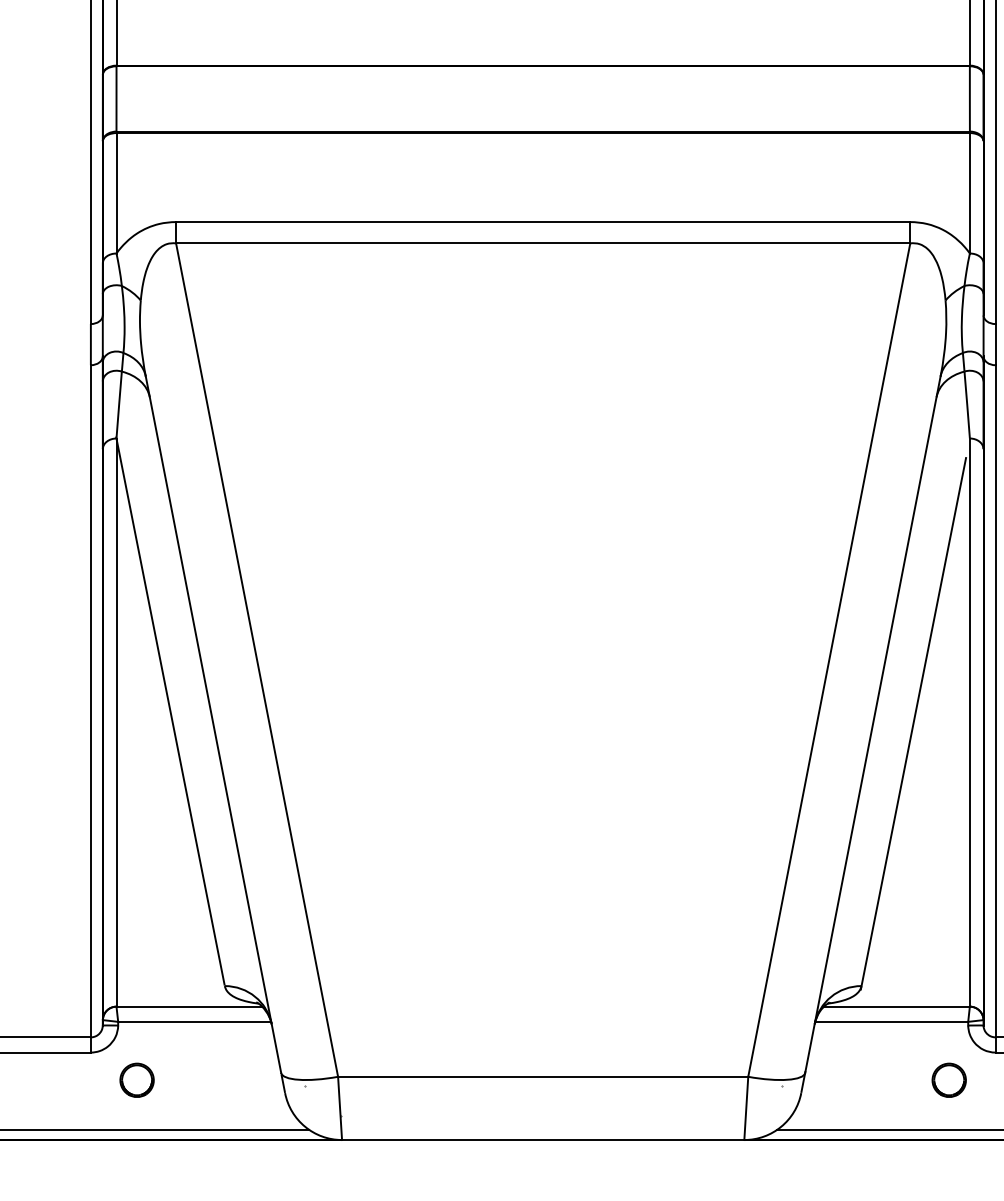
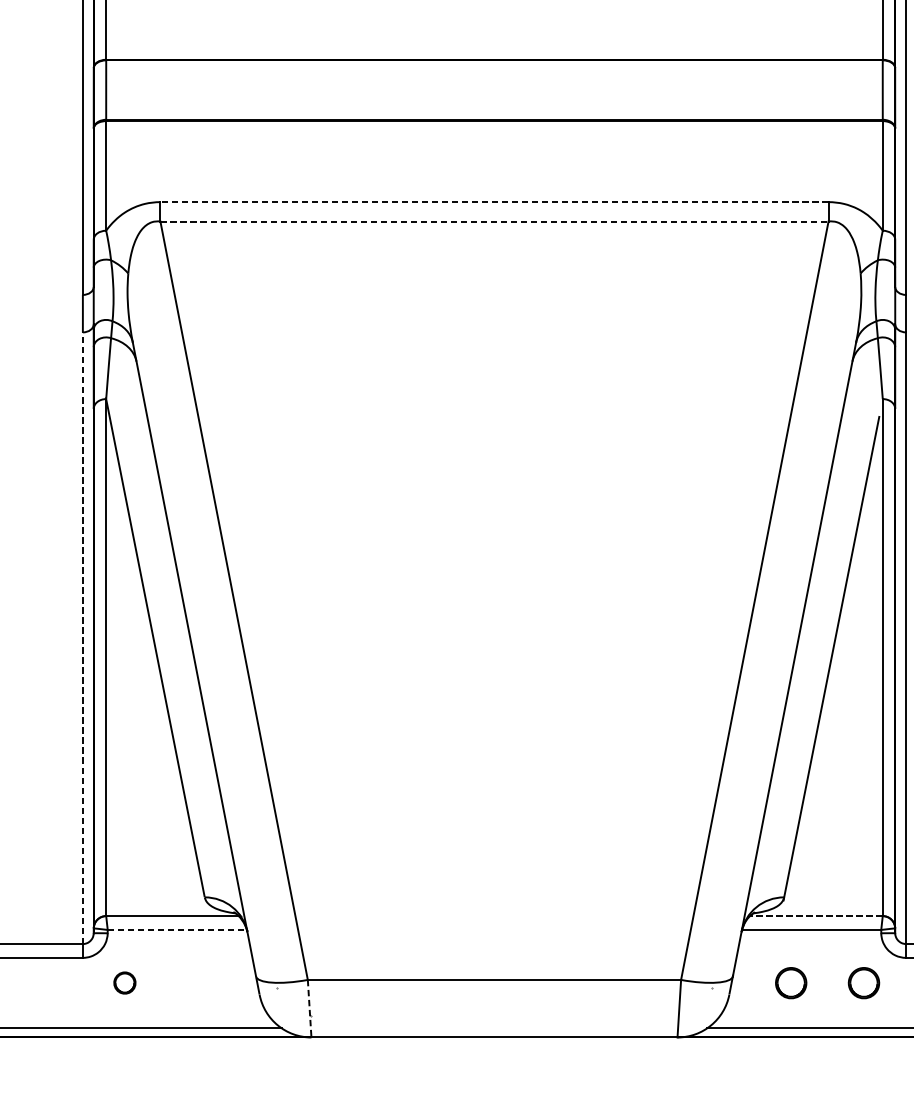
line: (542, 222) -> (493, 202), solid -> dashed
line: (543, 243) -> (494, 221), solid -> dashed
line: (90, 700) -> (82, 637), solid -> dashed
line: (896, 1006) -> (815, 915), solid -> dashed
line: (195, 1021) -> (178, 929), solid -> dashed
part: (136, 1079) -> (124, 982), size x0.7
part: (868, 1079) -> (790, 982), added
line: (340, 1108) -> (310, 1008), solid -> dashed

